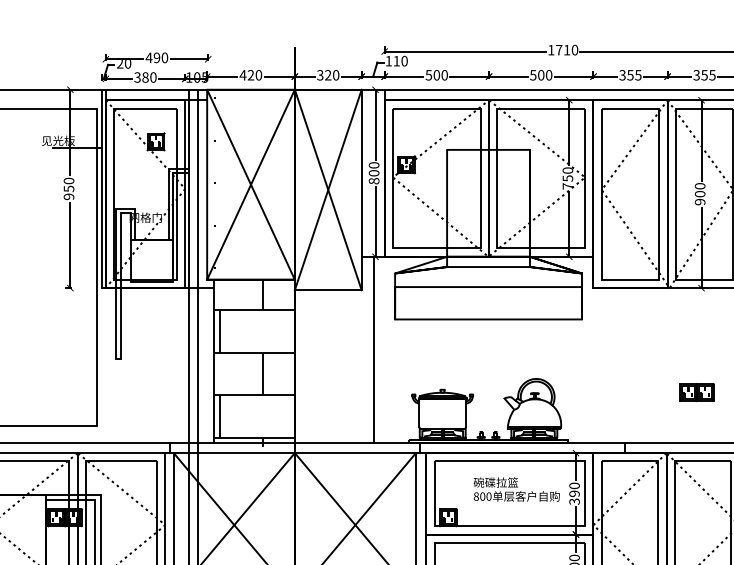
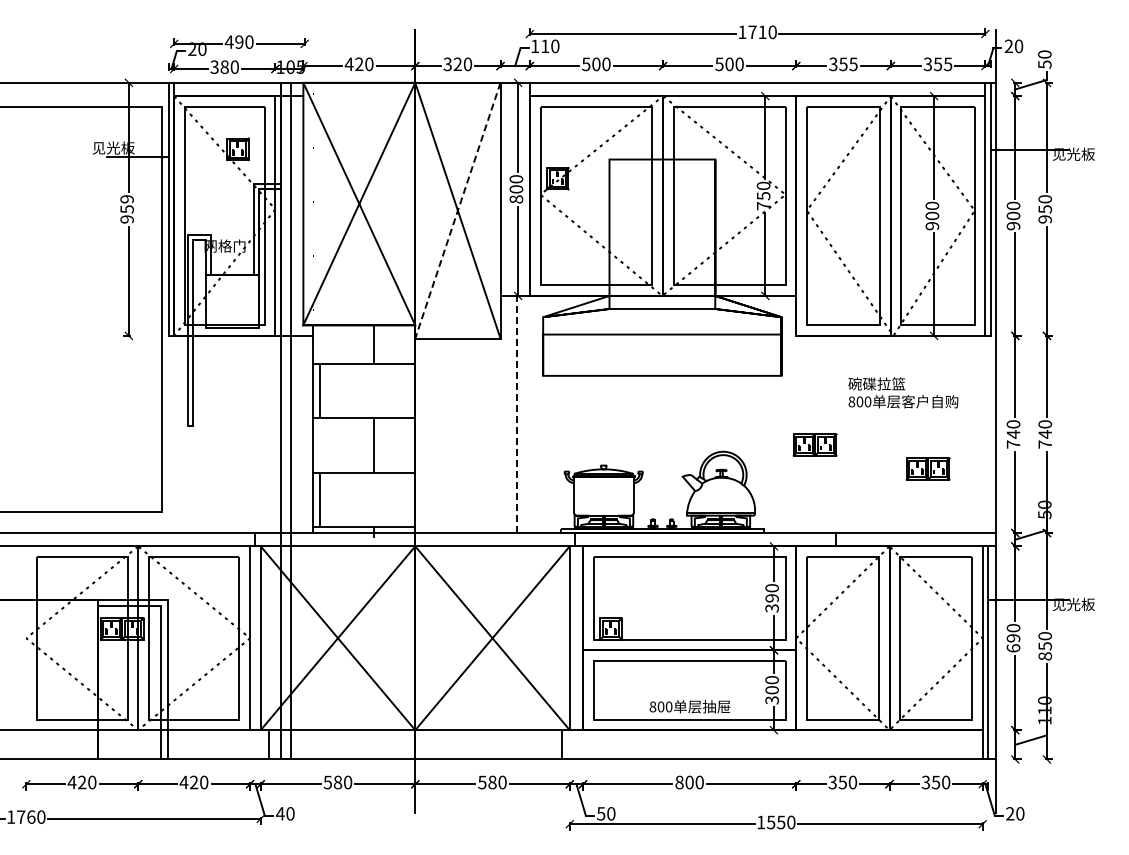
text: (68, 181) -> (126, 199), 950 -> 959
line: (327, 189) -> (457, 210), solid -> dashed
line: (374, 349) -> (516, 414), solid -> dashed
part: (607, 373) -> (814, 444), added
text: (516, 489) -> (903, 392), moved

